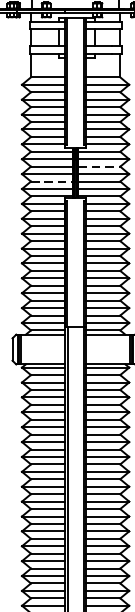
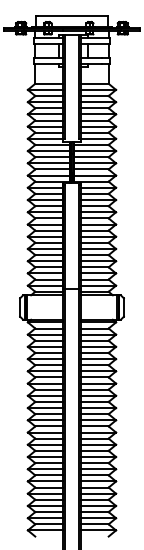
line: (99, 167) -> (91, 157), dashed -> solid
line: (53, 181) -> (53, 169), dashed -> solid

